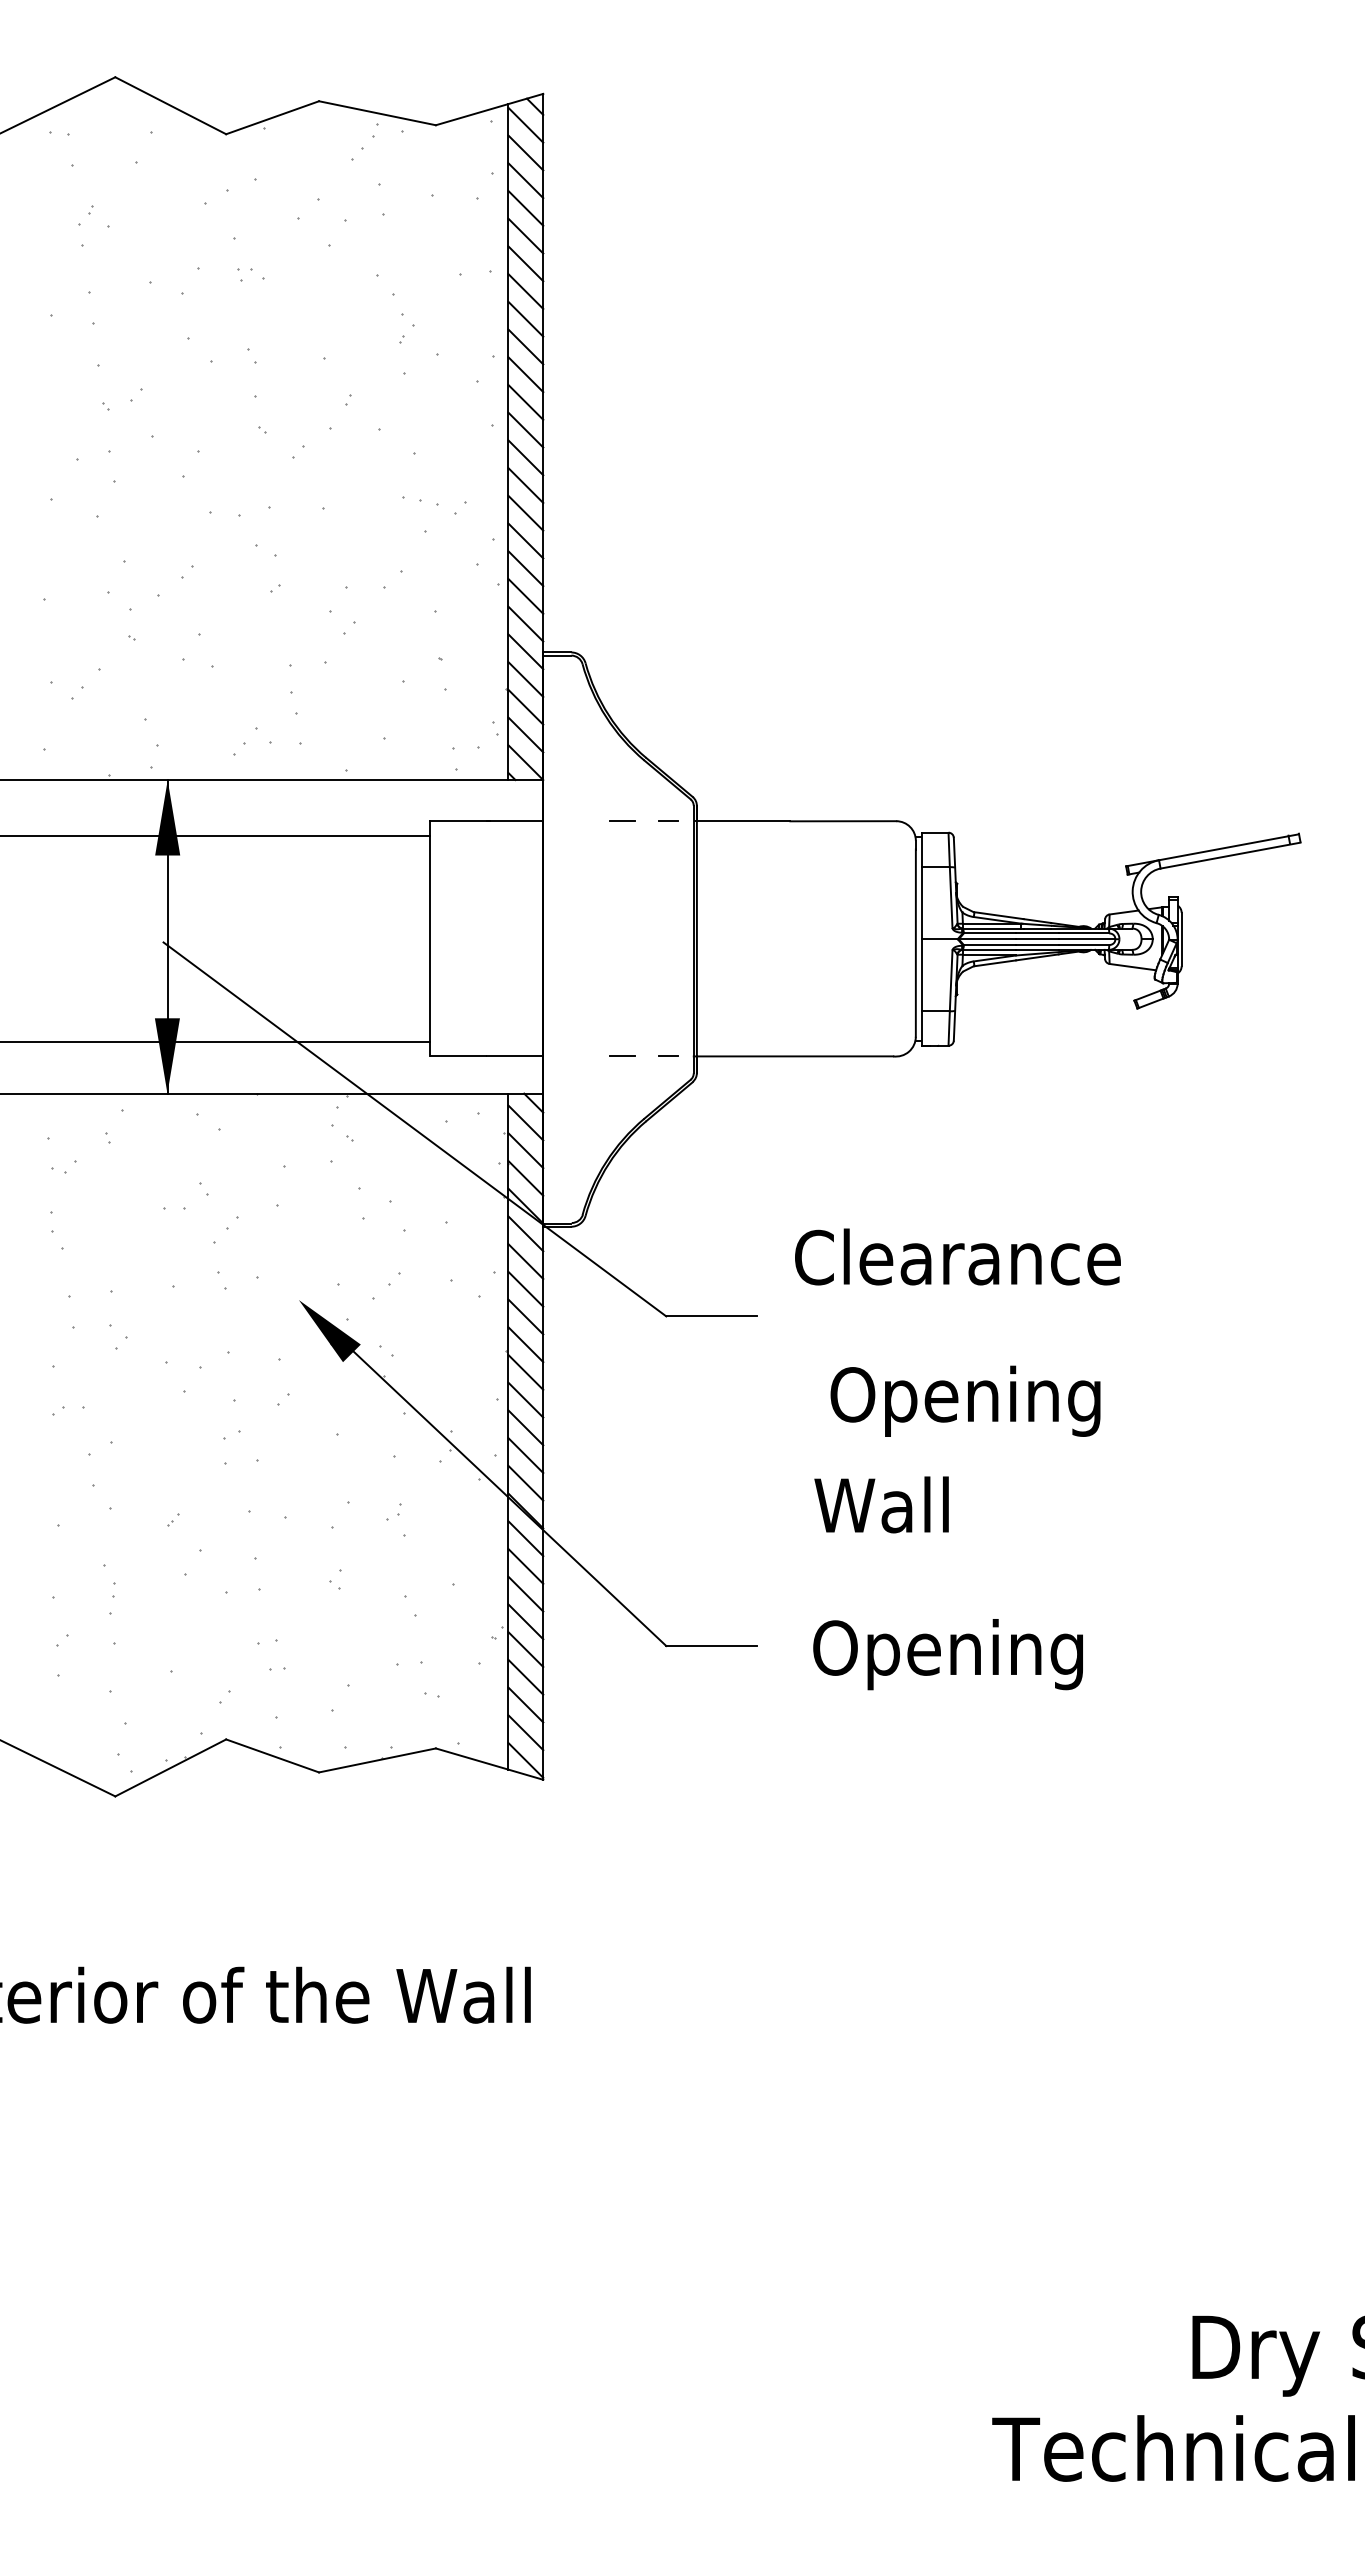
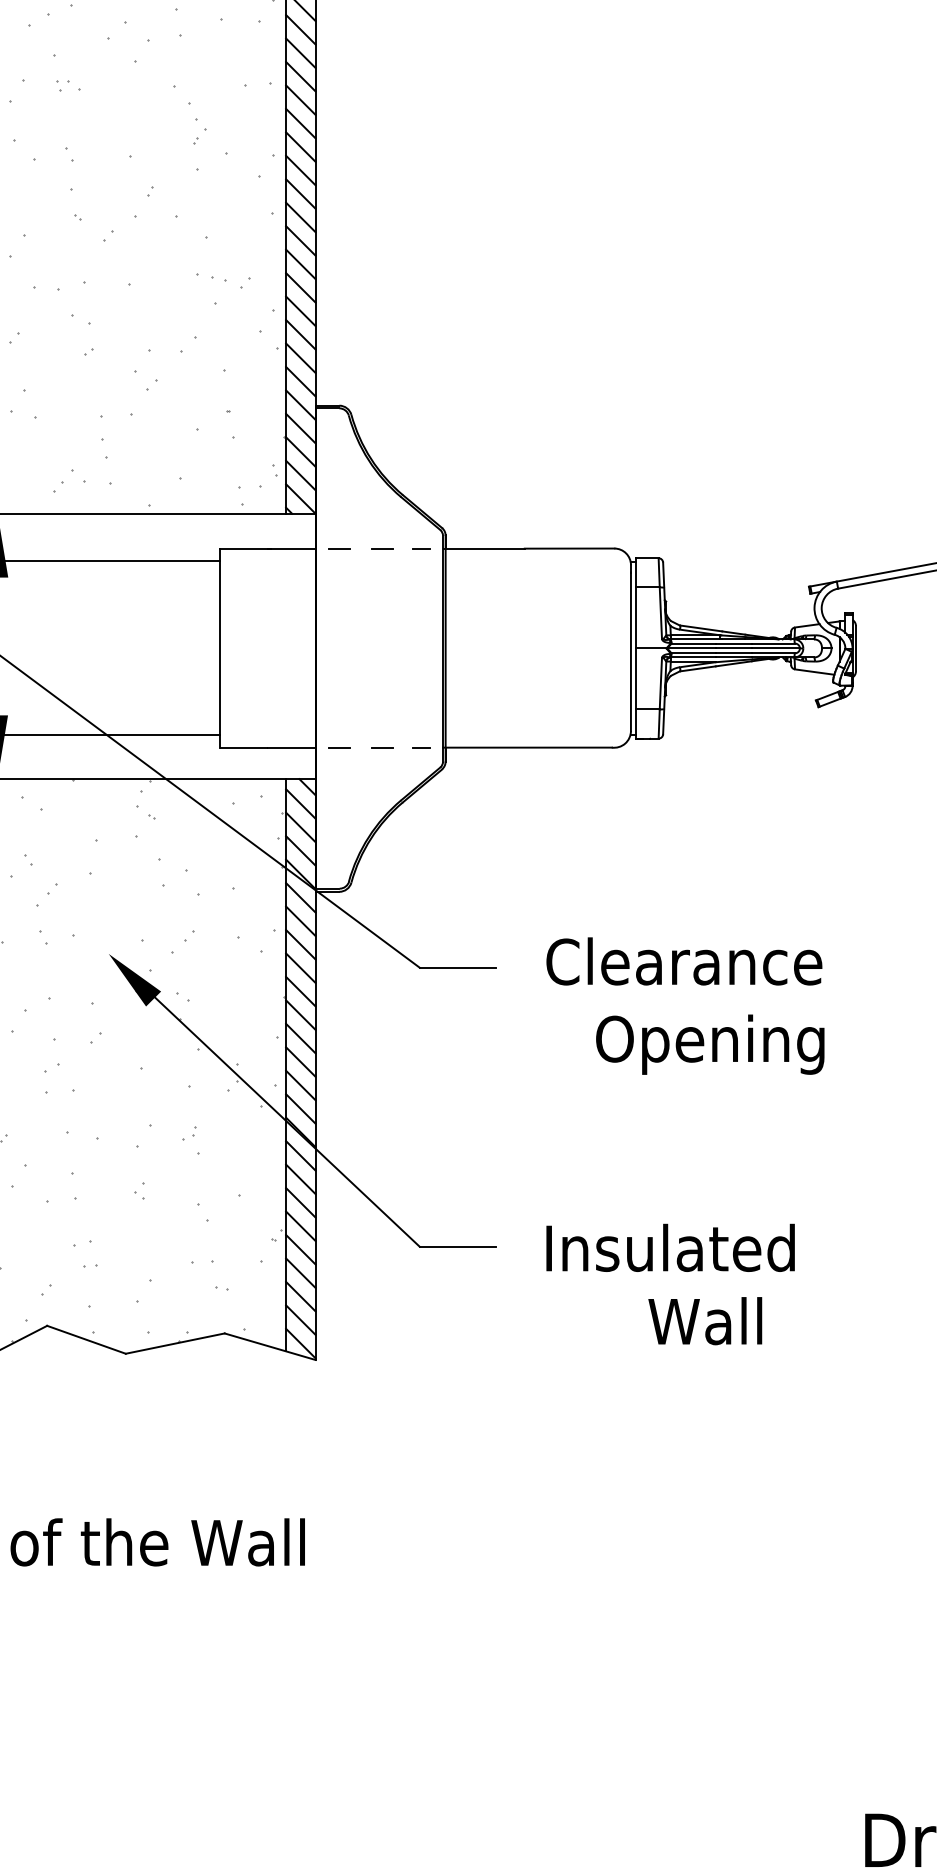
line: (571, 821) -> (339, 548), added
line: (571, 1056) -> (339, 747), added
text: (957, 1256) -> (684, 961), moved
text: (965, 1400) -> (710, 1043), moved
text: (881, 1504) -> (705, 1320), moved
text: (961, 1654) -> (669, 1253), Opening -> Insulated

